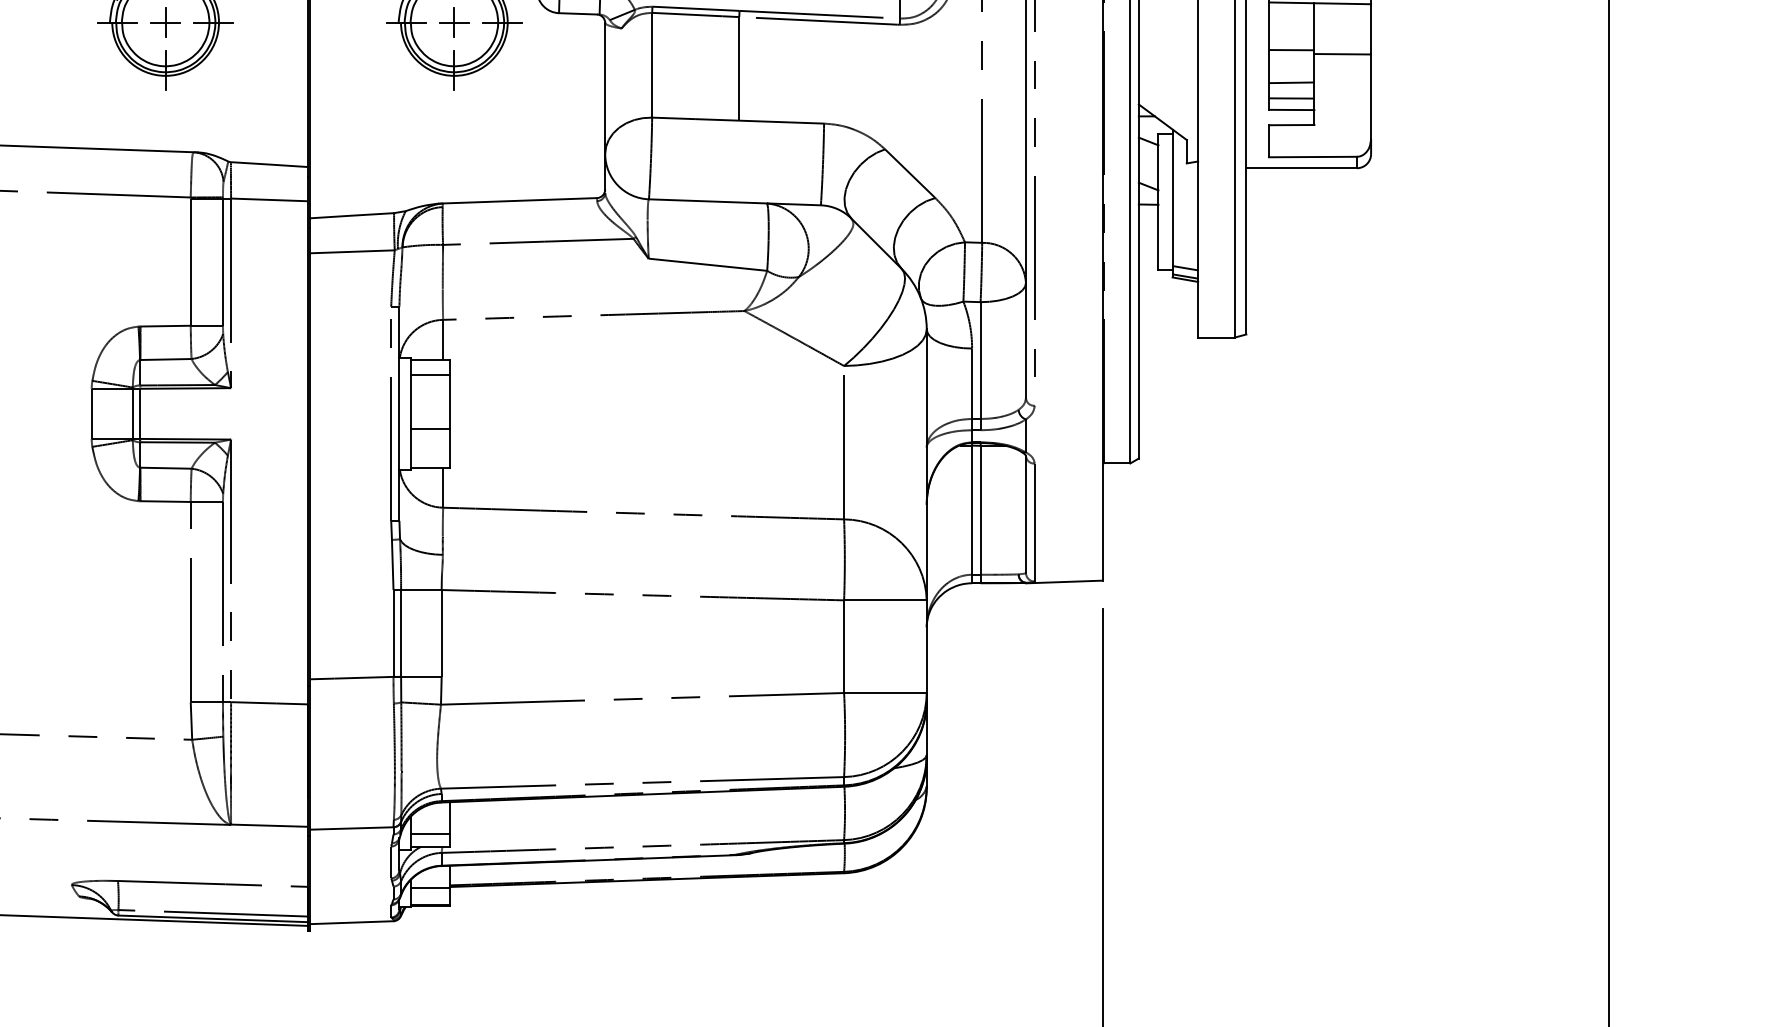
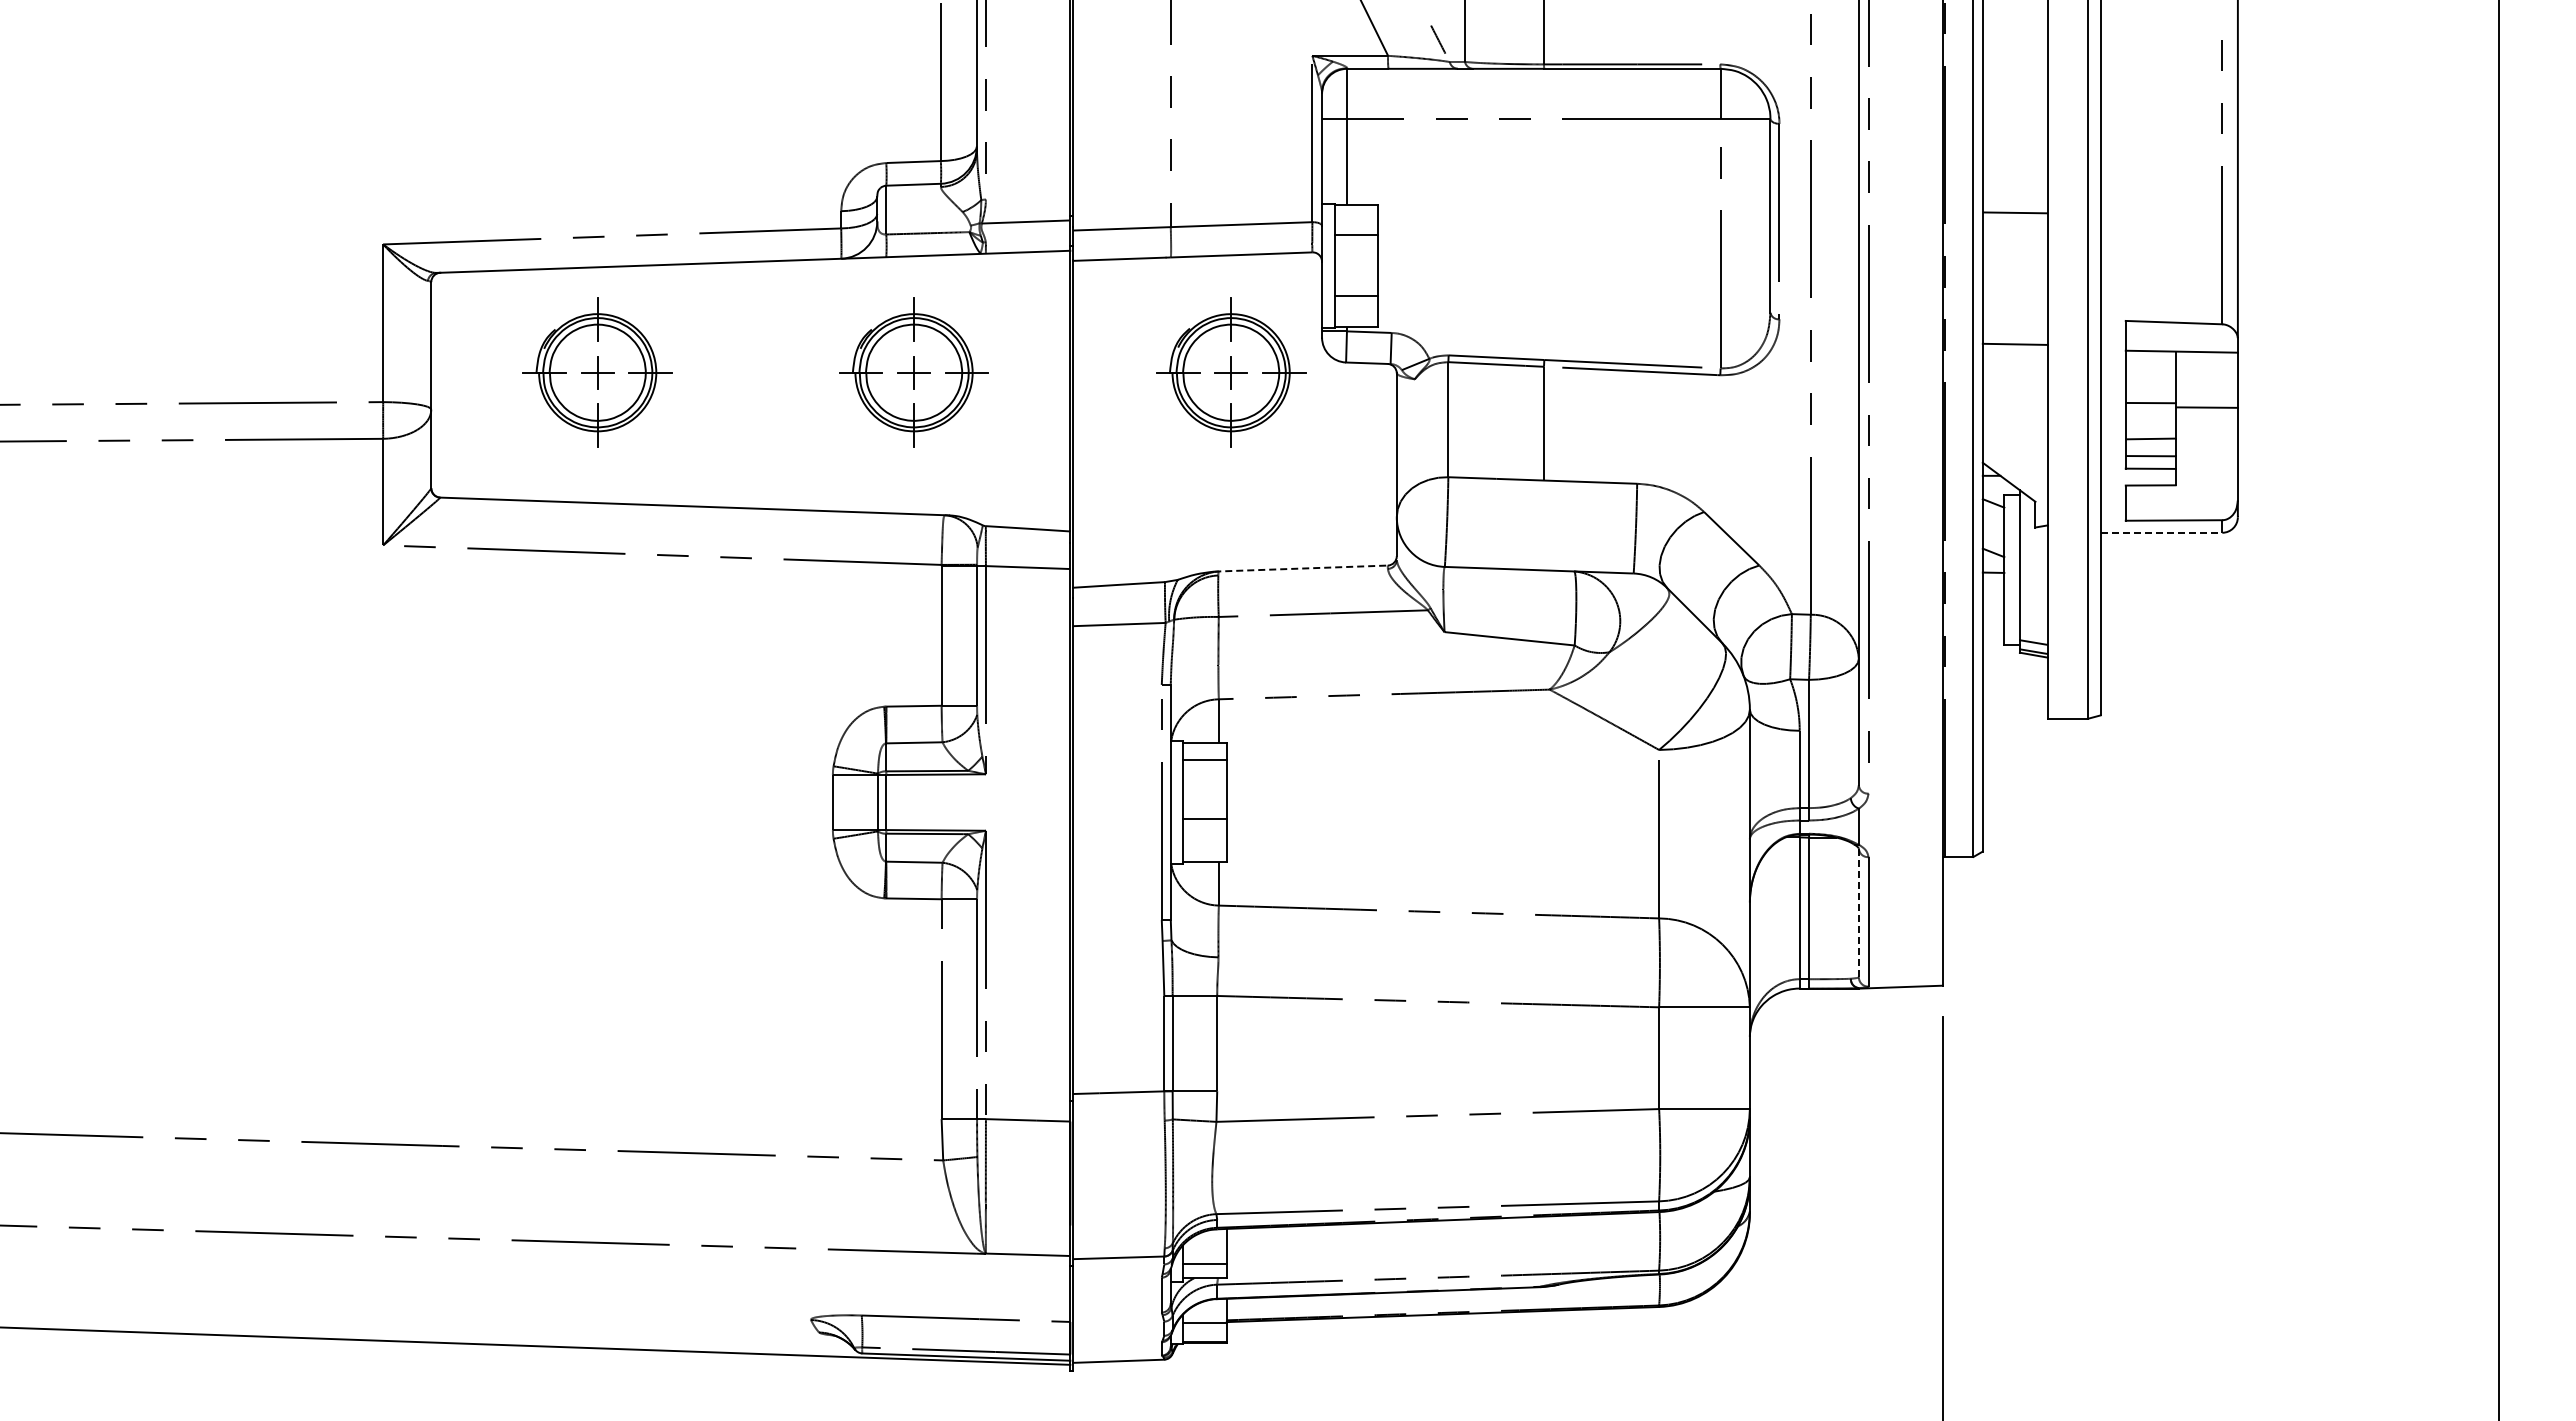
line: (1301, 167) -> (2161, 532), solid -> dashed
line: (518, 200) -> (1301, 568), solid -> dashed
line: (1025, 514) -> (1858, 912), solid -> dashed

